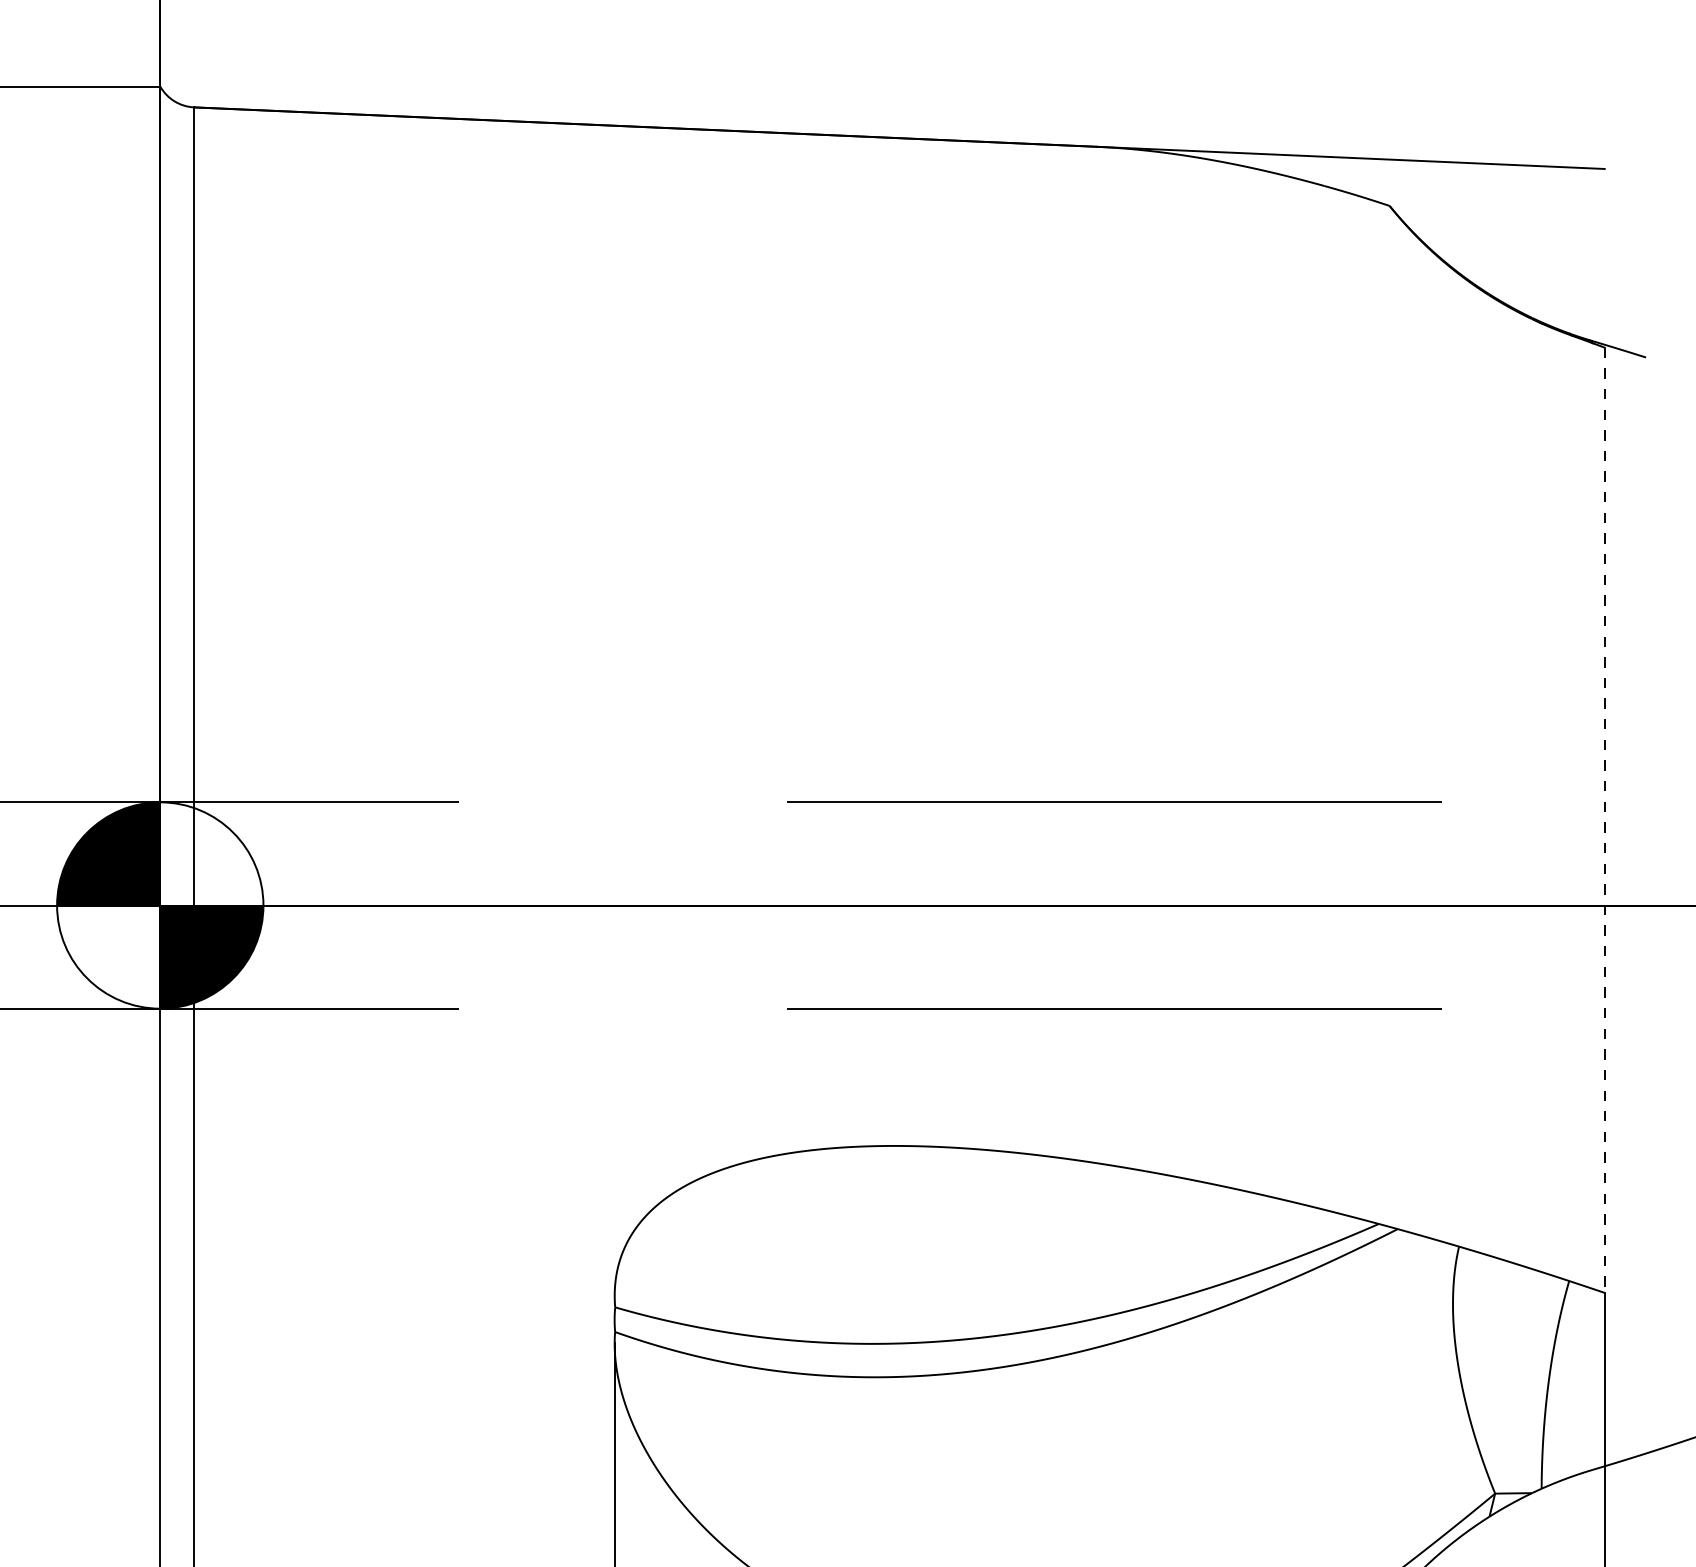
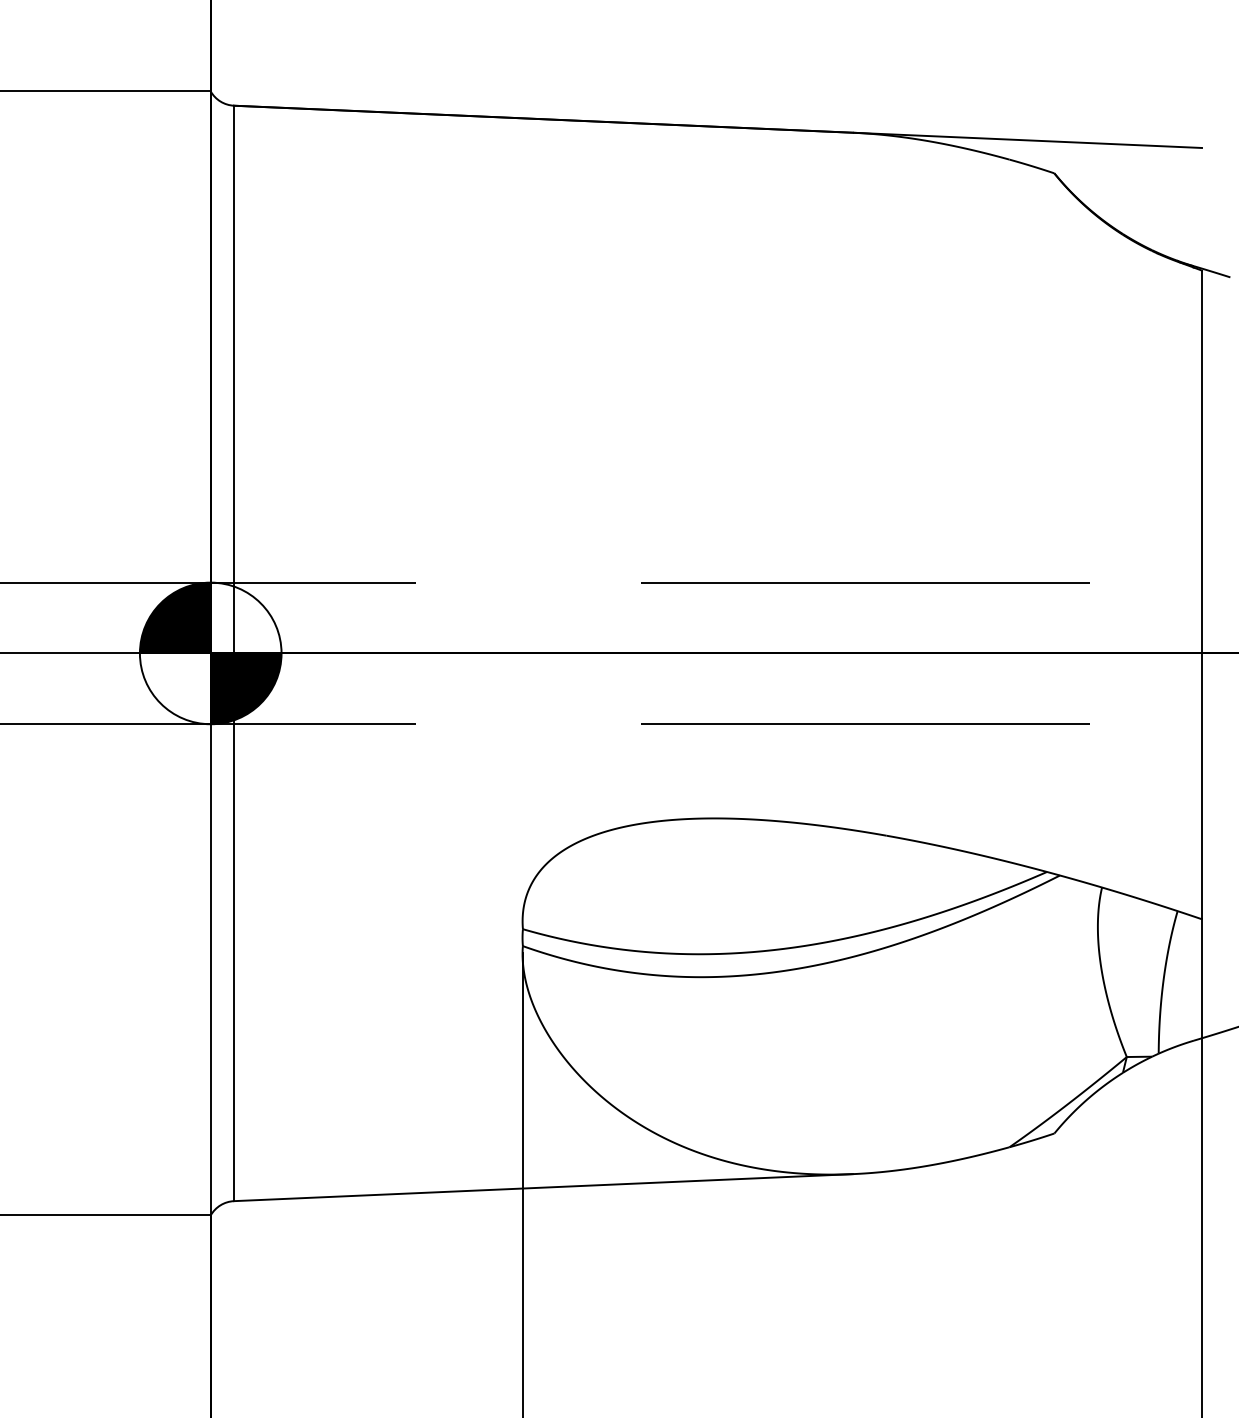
line: (1603, 821) -> (1201, 595), dashed -> solid

